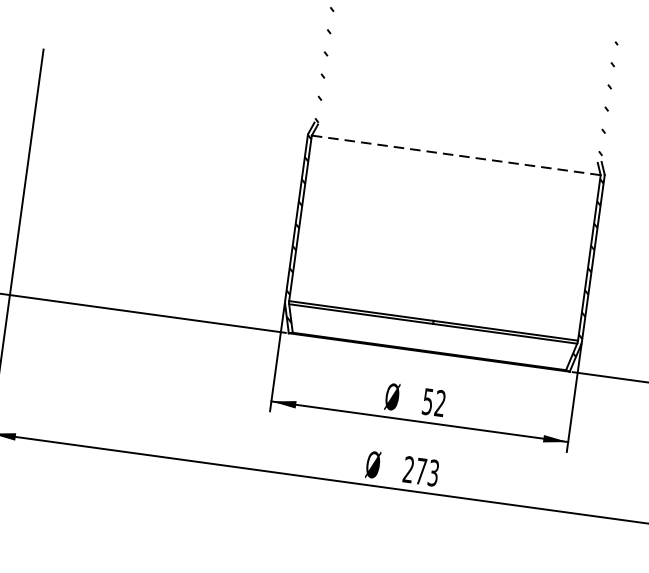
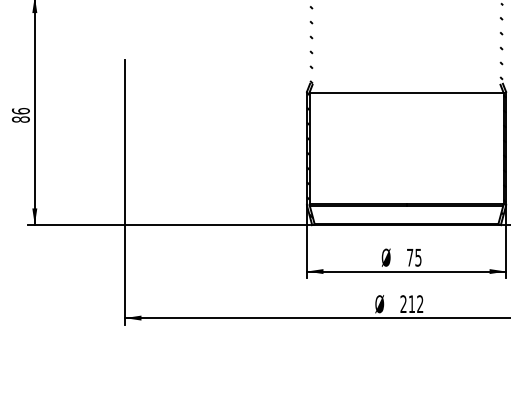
line: (457, 155) -> (407, 92), dashed -> solid
text: (434, 402) -> (414, 257), 52 -> 75
text: (426, 472) -> (415, 304), 273 -> 212

